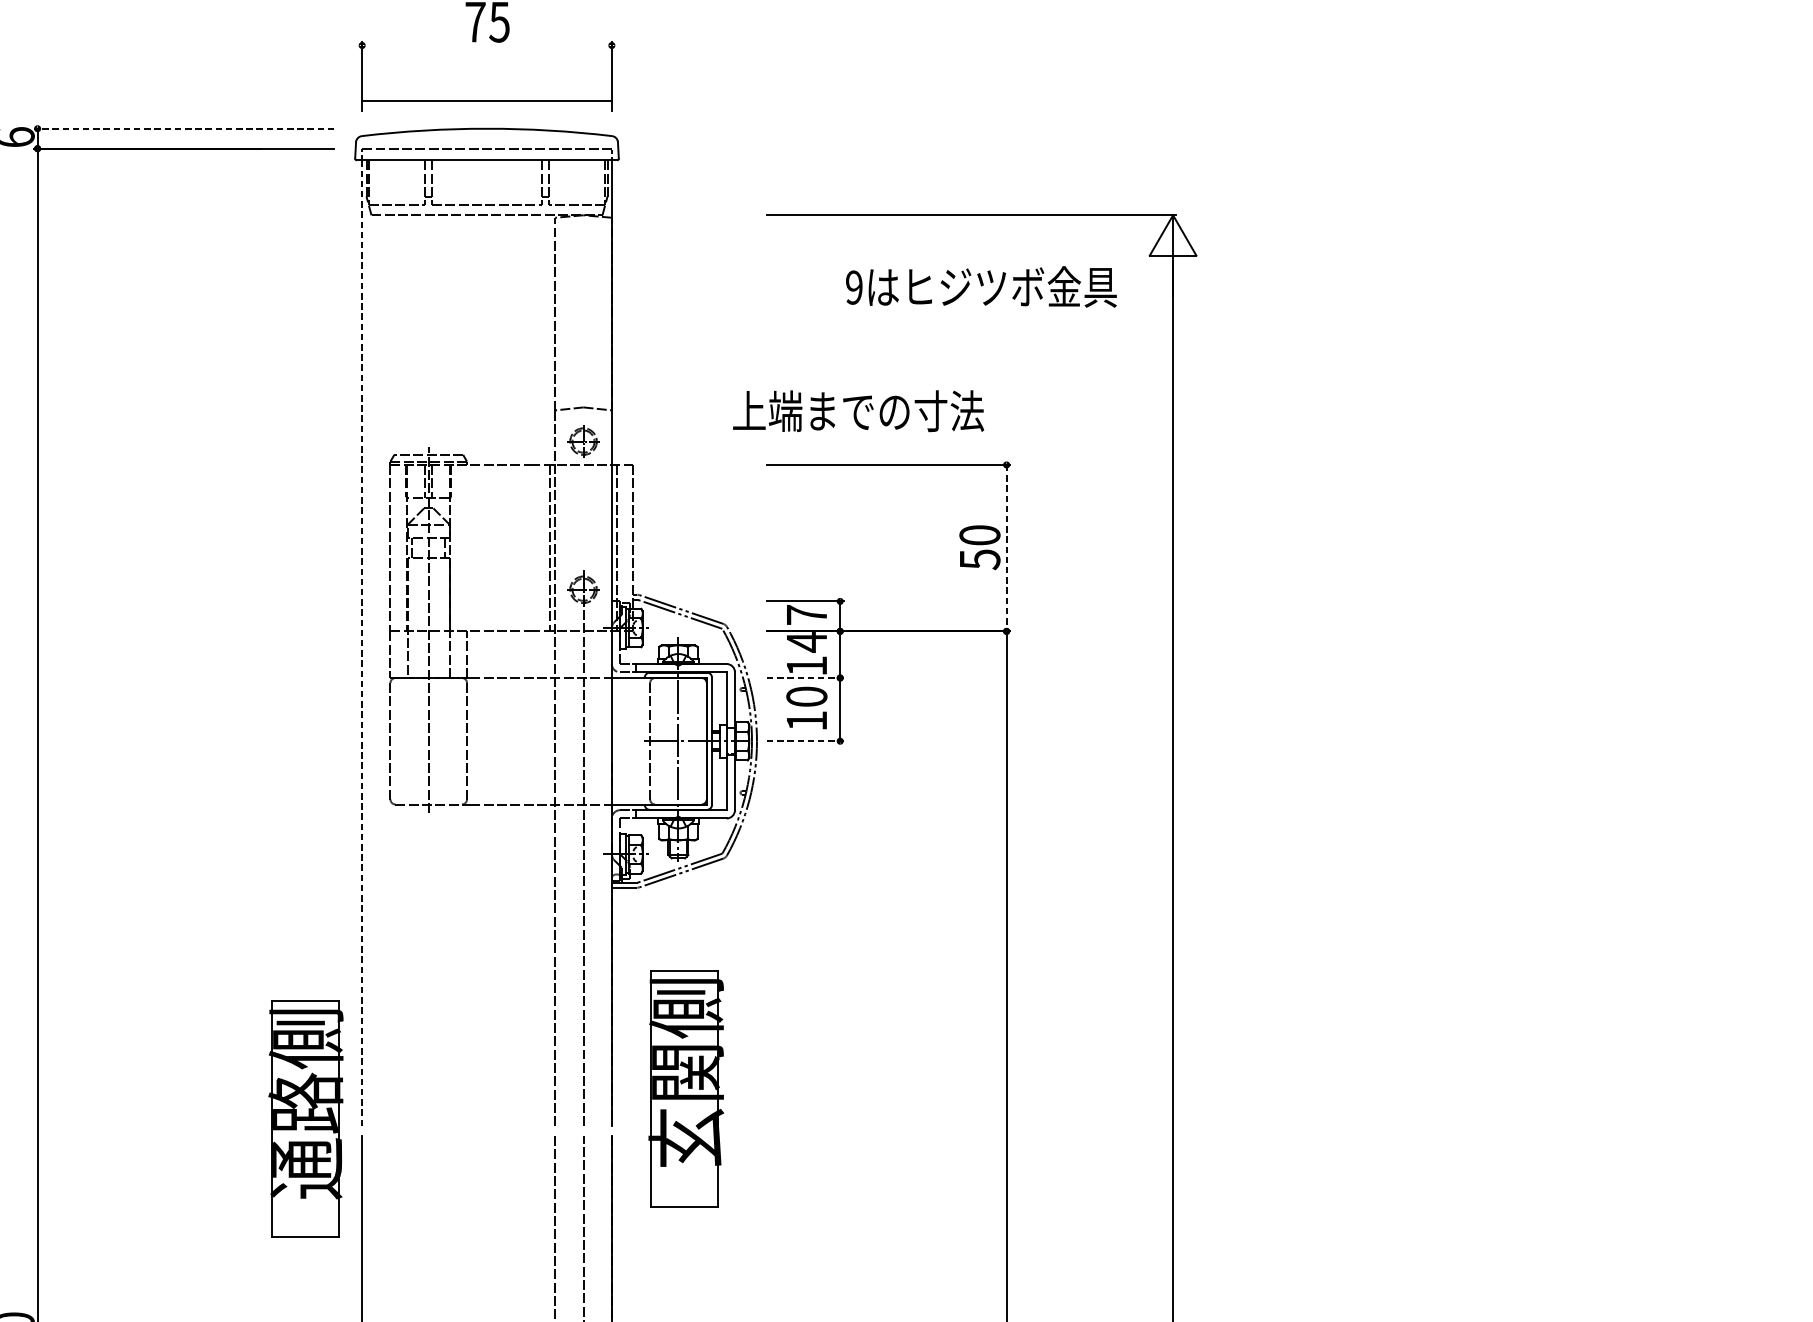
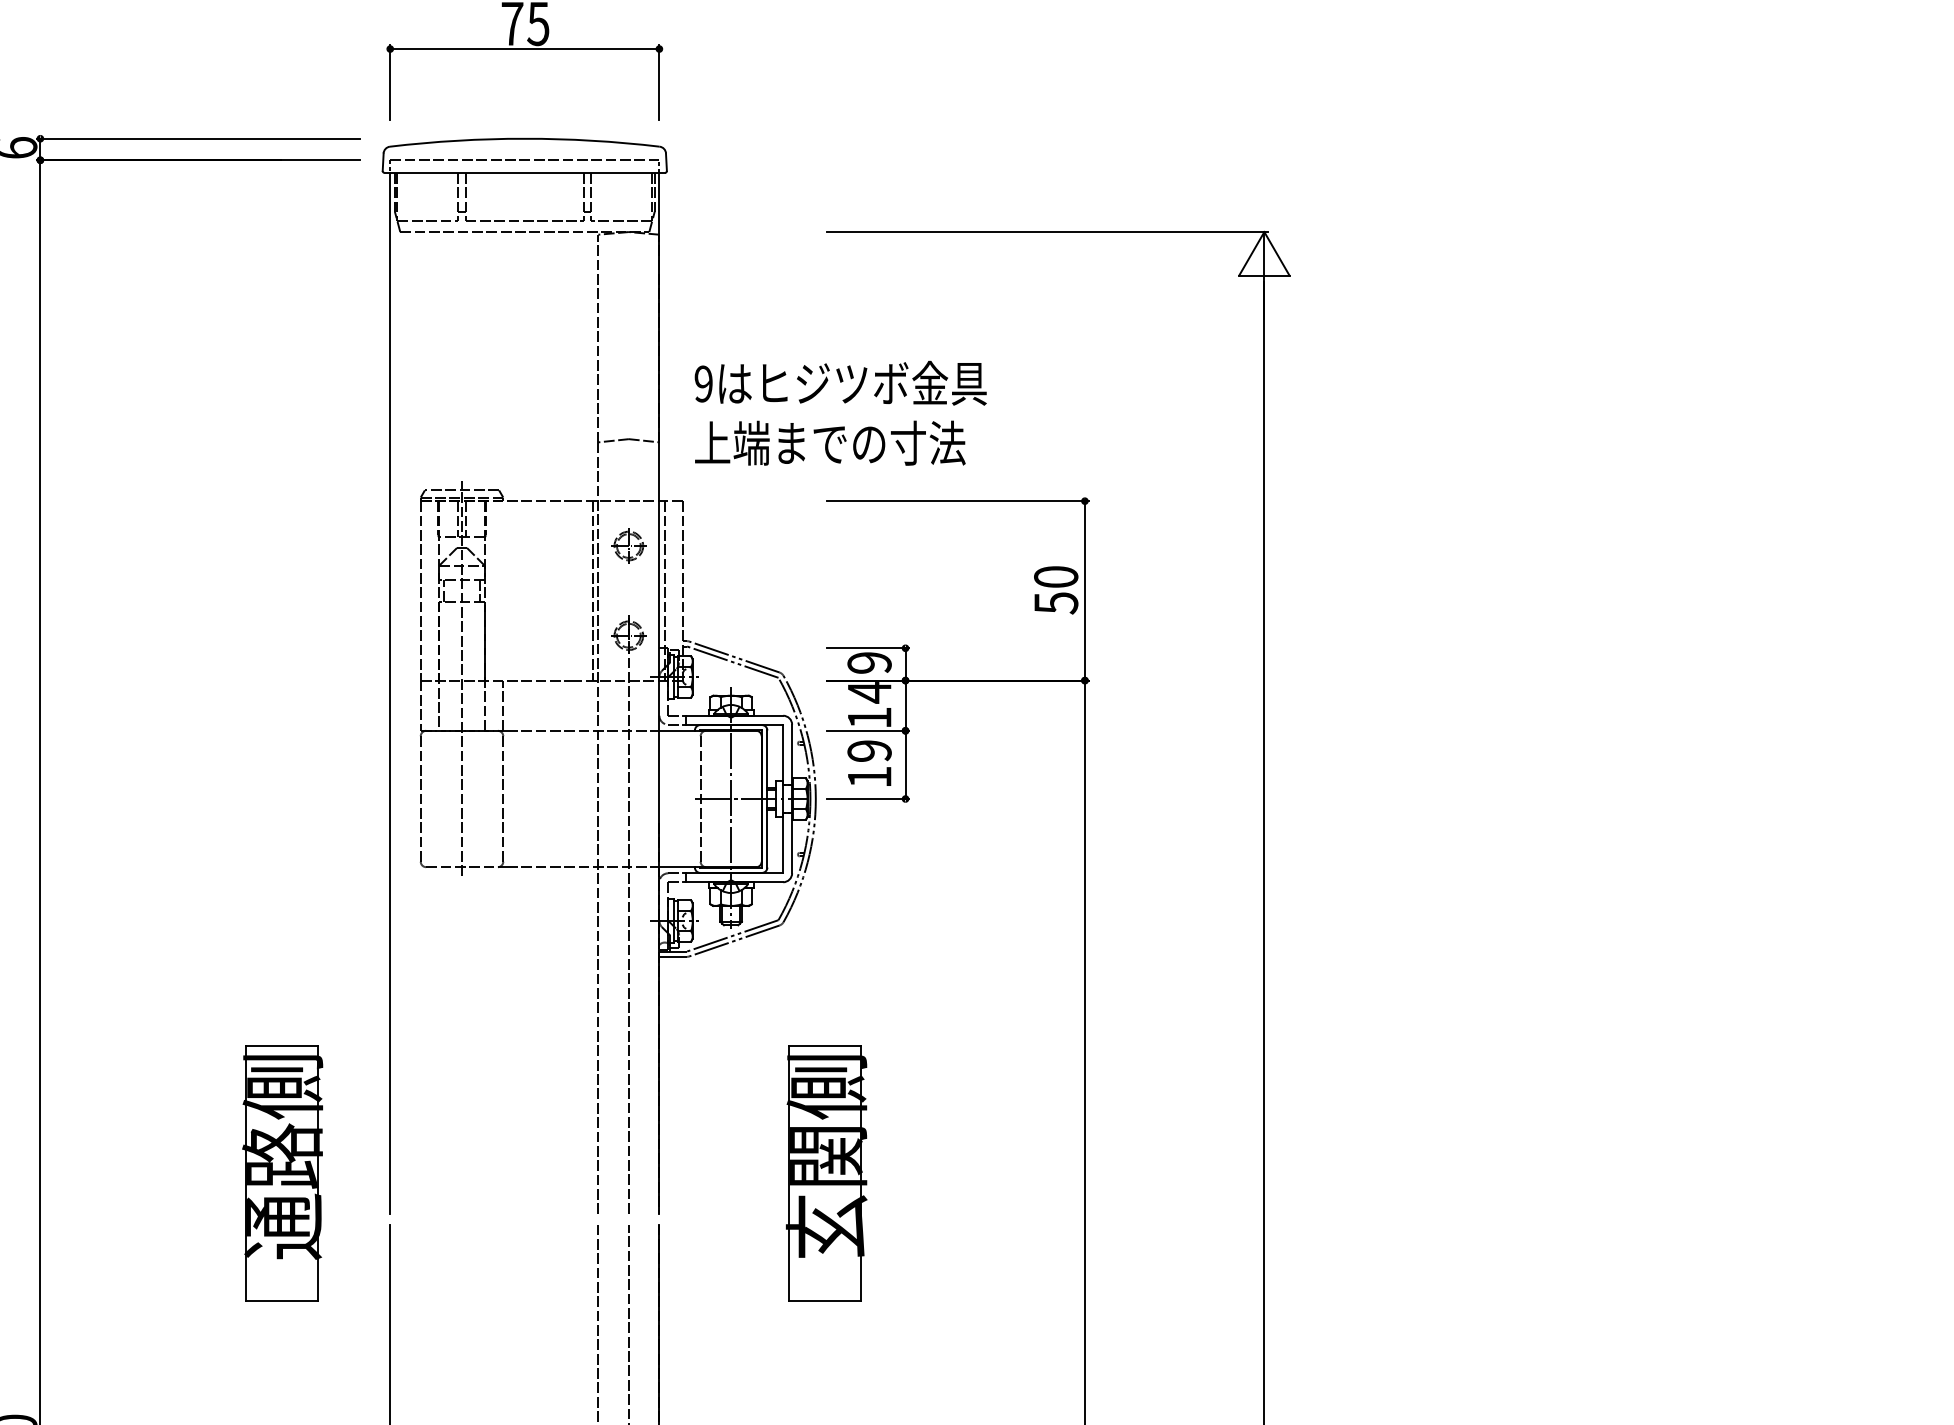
line: (486, 101) -> (524, 49), moved
line: (184, 128) -> (198, 138), dashed -> solid
text: (981, 286) -> (840, 382), moved
text: (858, 410) -> (830, 442), moved
part: (583, 441) -> (628, 545), moved
line: (1006, 547) -> (1084, 590), dashed -> solid
text: (806, 614) -> (869, 662), 7 -> 9
line: (362, 643) -> (390, 693), dashed -> solid
line: (805, 677) -> (868, 730), dashed -> solid
text: (806, 696) -> (869, 750), 10 -> 19
line: (805, 741) -> (868, 799), dashed -> solid
part: (686, 1088) -> (826, 1173), moved
part: (305, 1119) -> (282, 1173), moved

